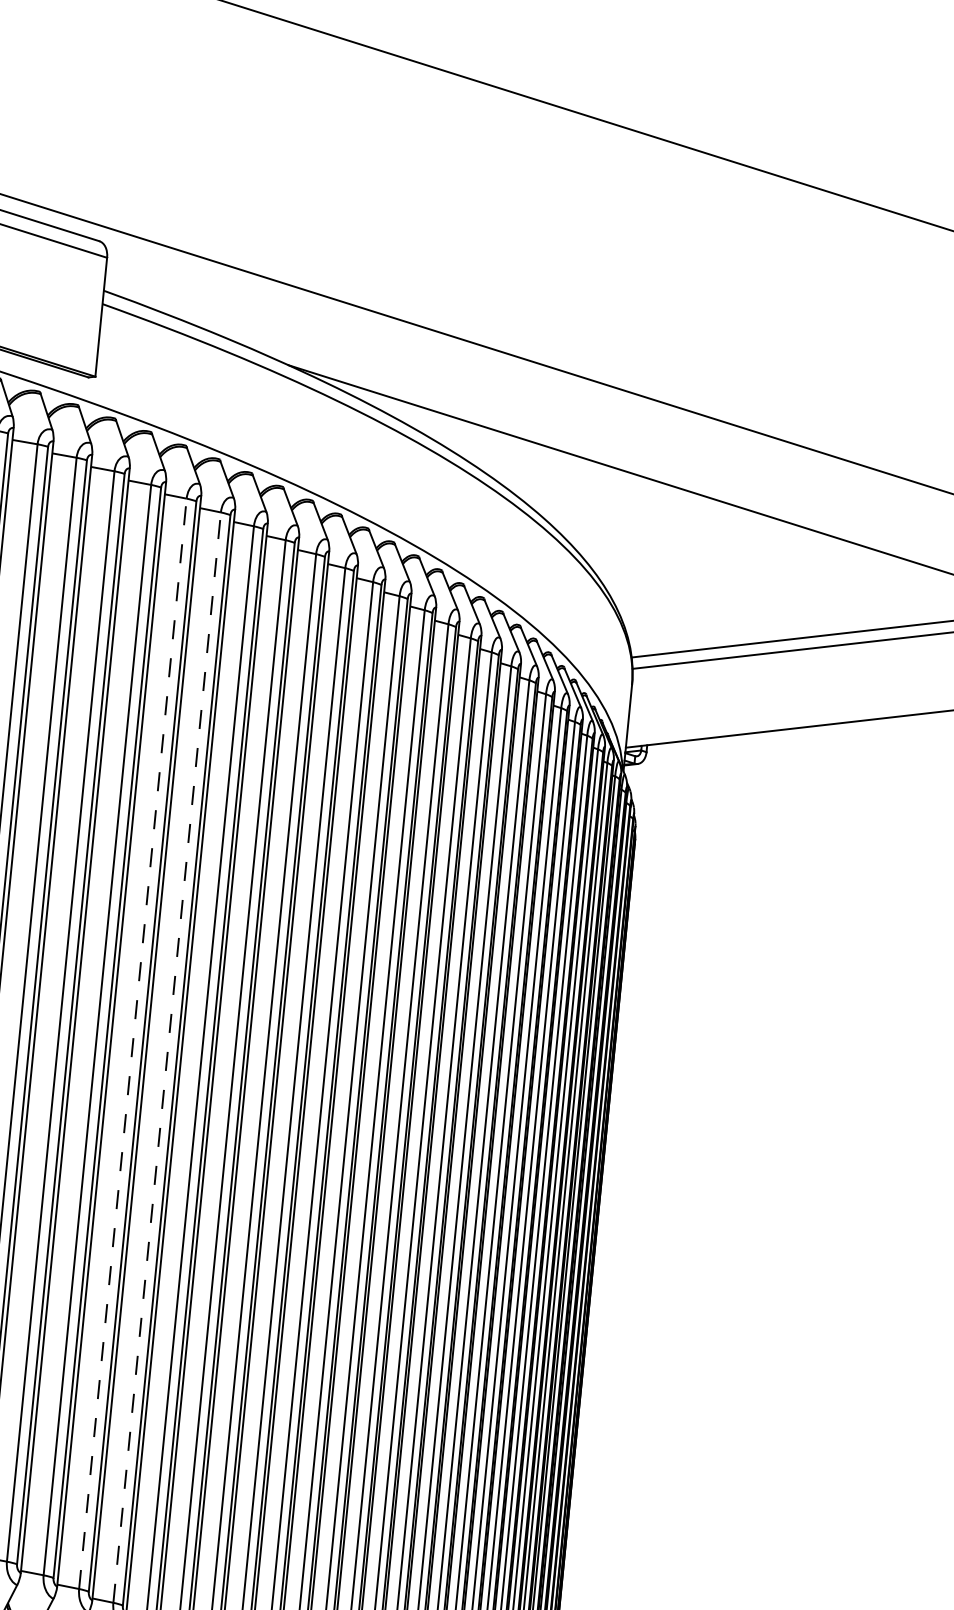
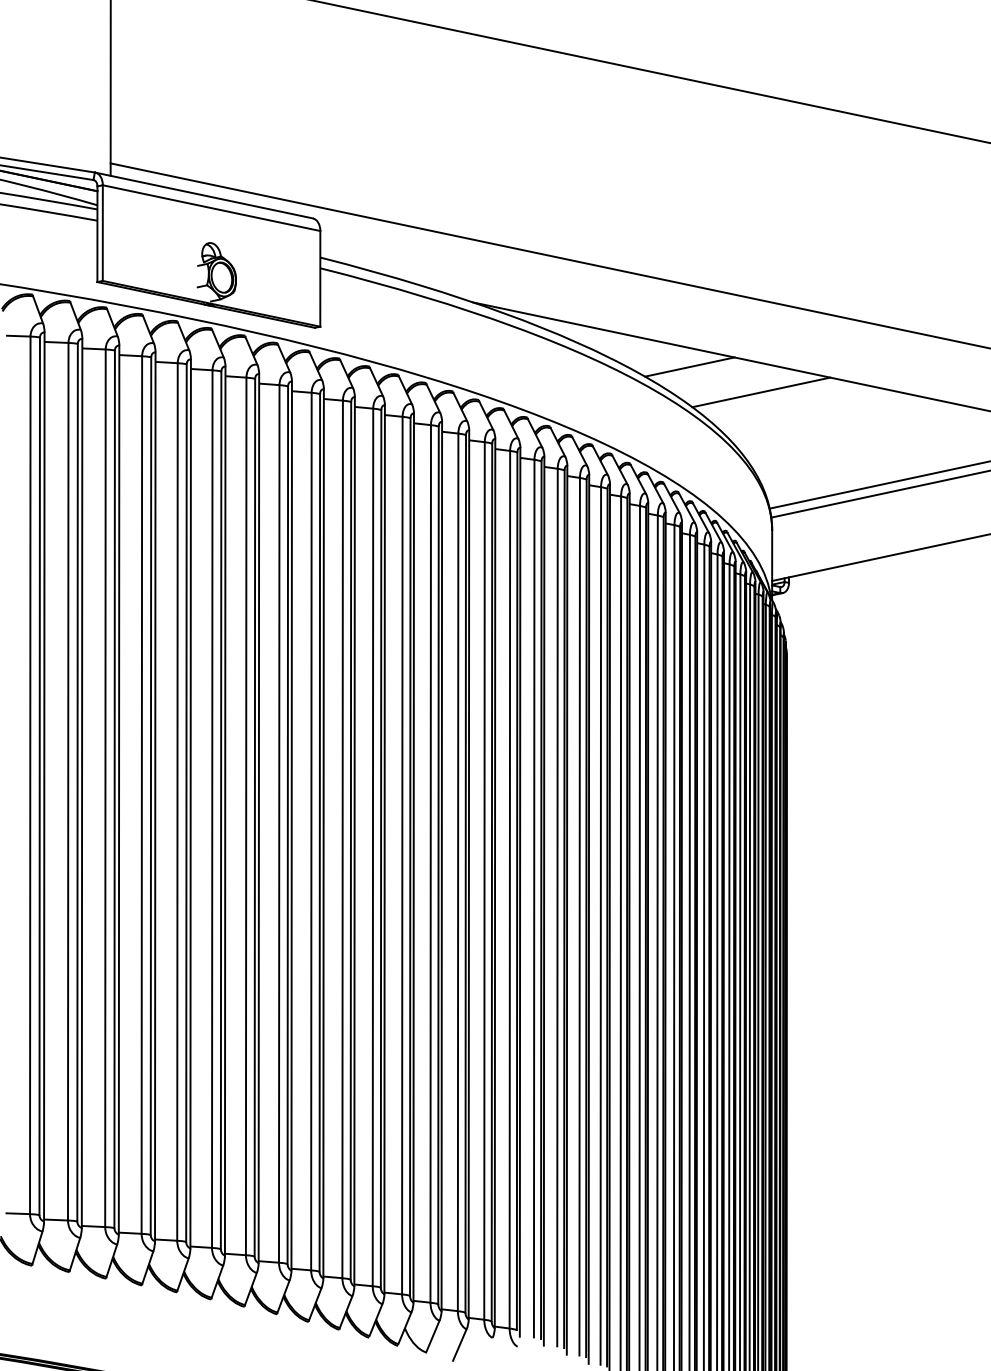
line: (549, 471) -> (689, 366), added
line: (635, 512) -> (761, 392), added
line: (133, 1043) -> (402, 855), dashed -> solid
line: (166, 1057) -> (430, 863), dashed -> solid

